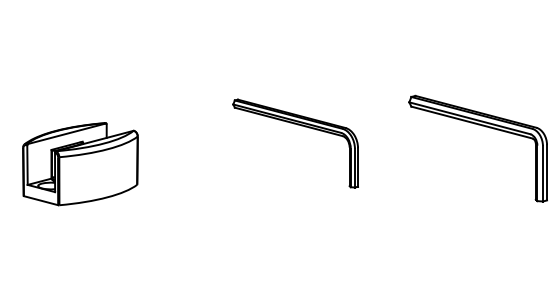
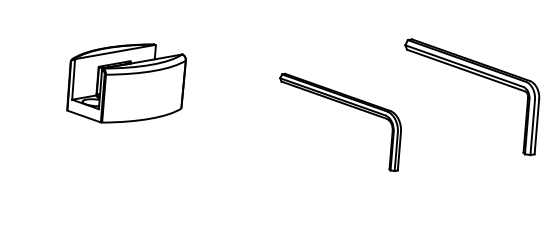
part: (301, 126) -> (346, 105), moved
part: (80, 164) -> (126, 83), moved

